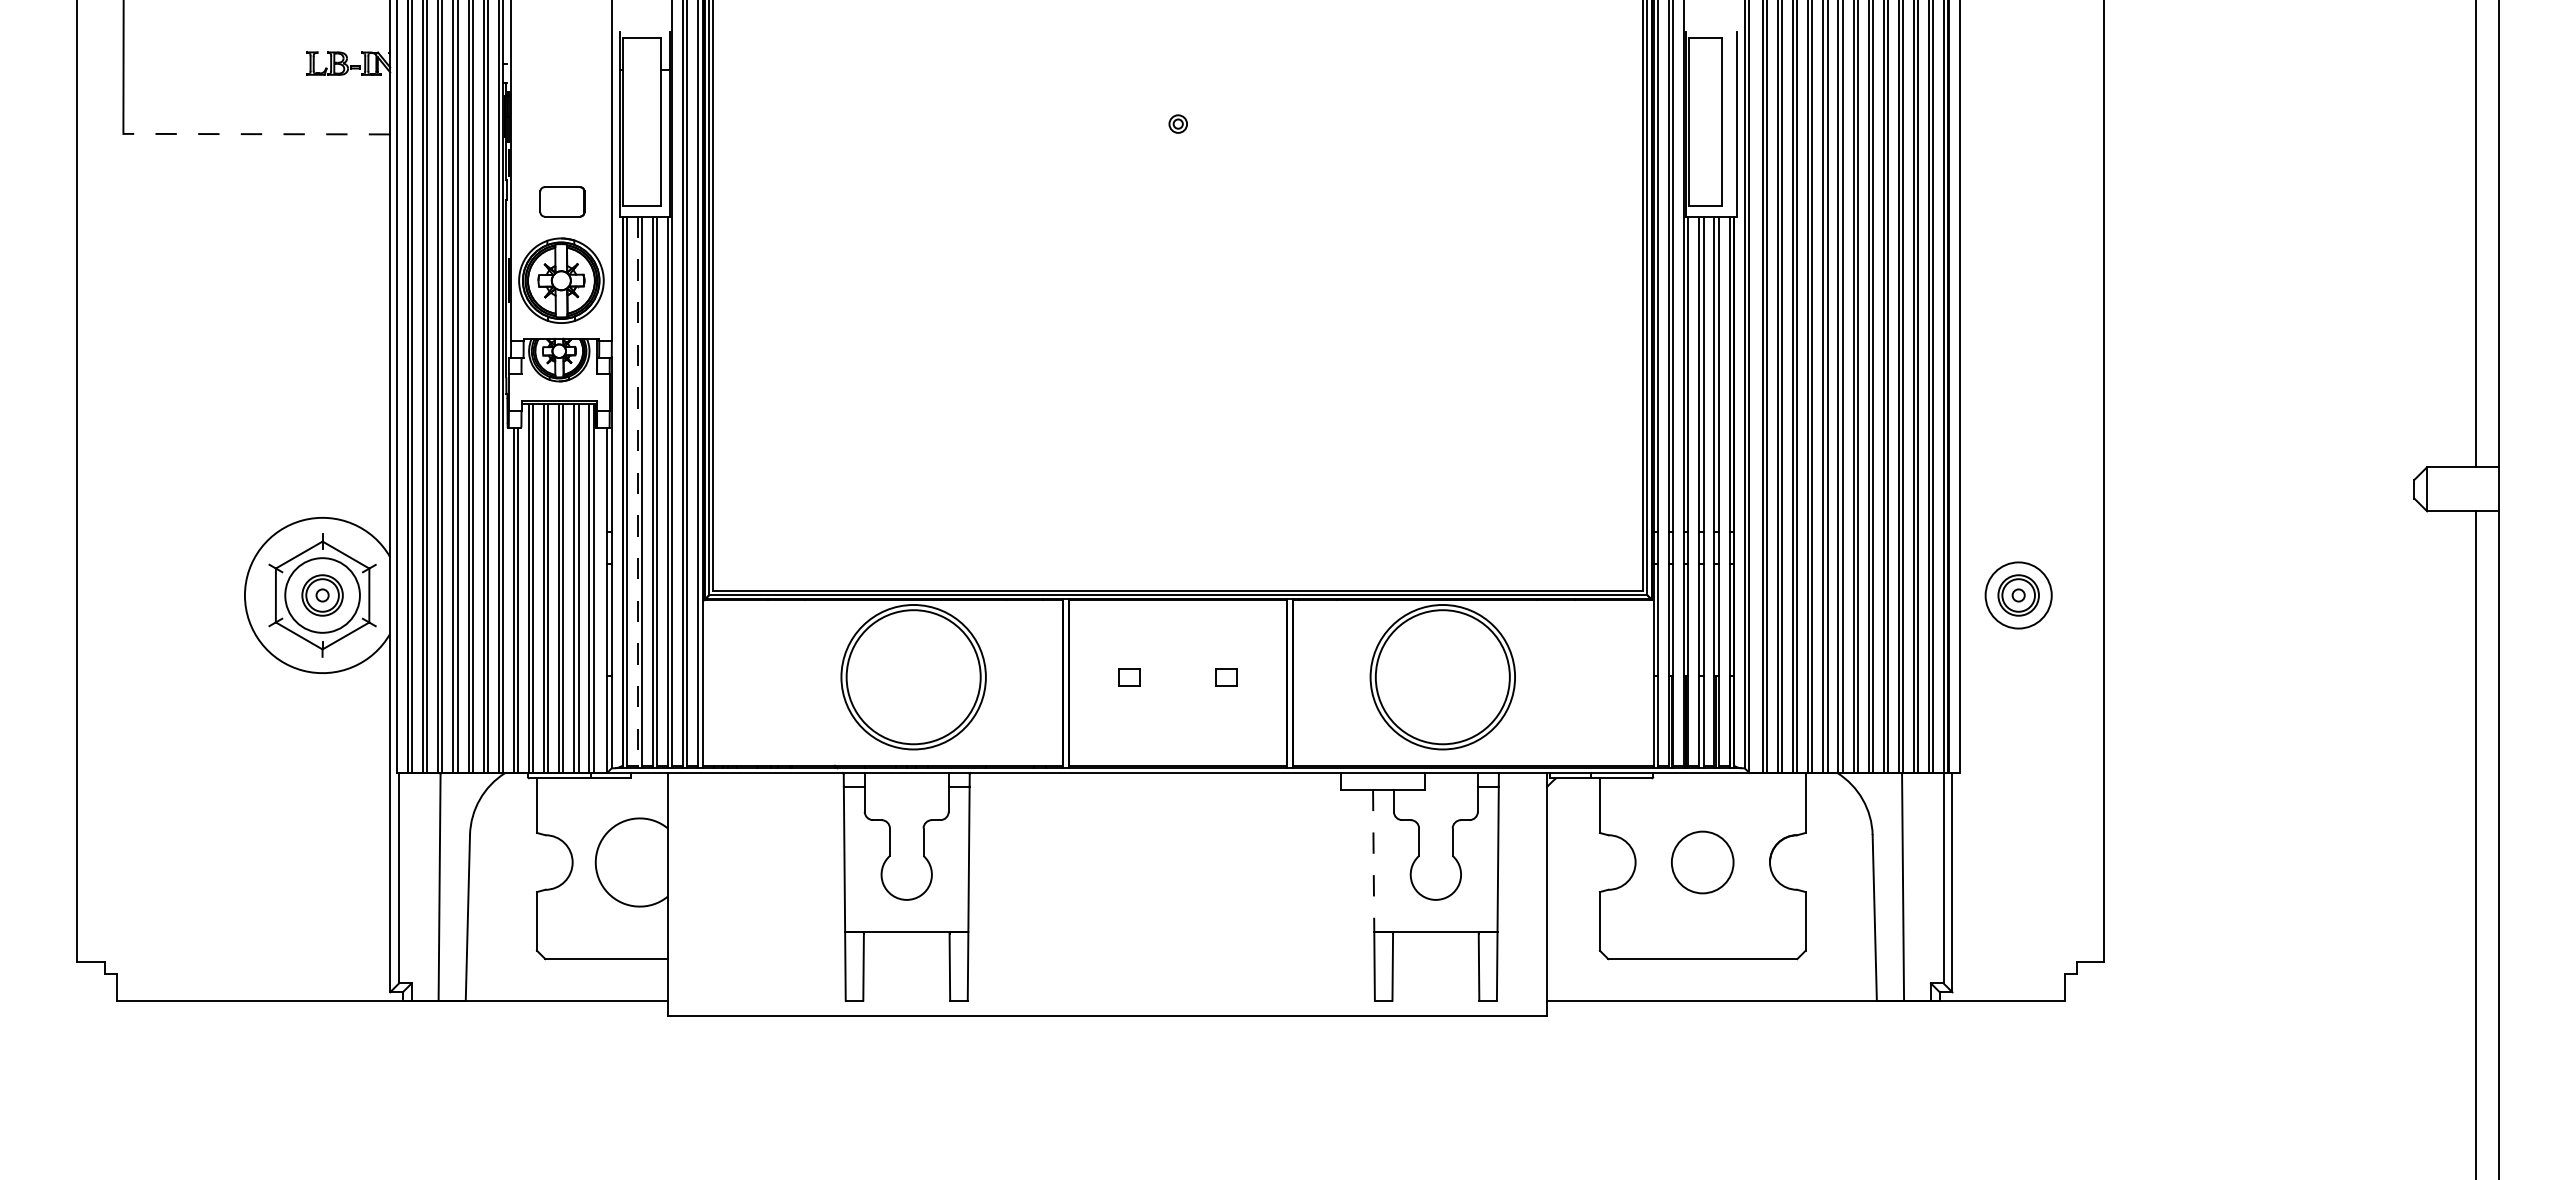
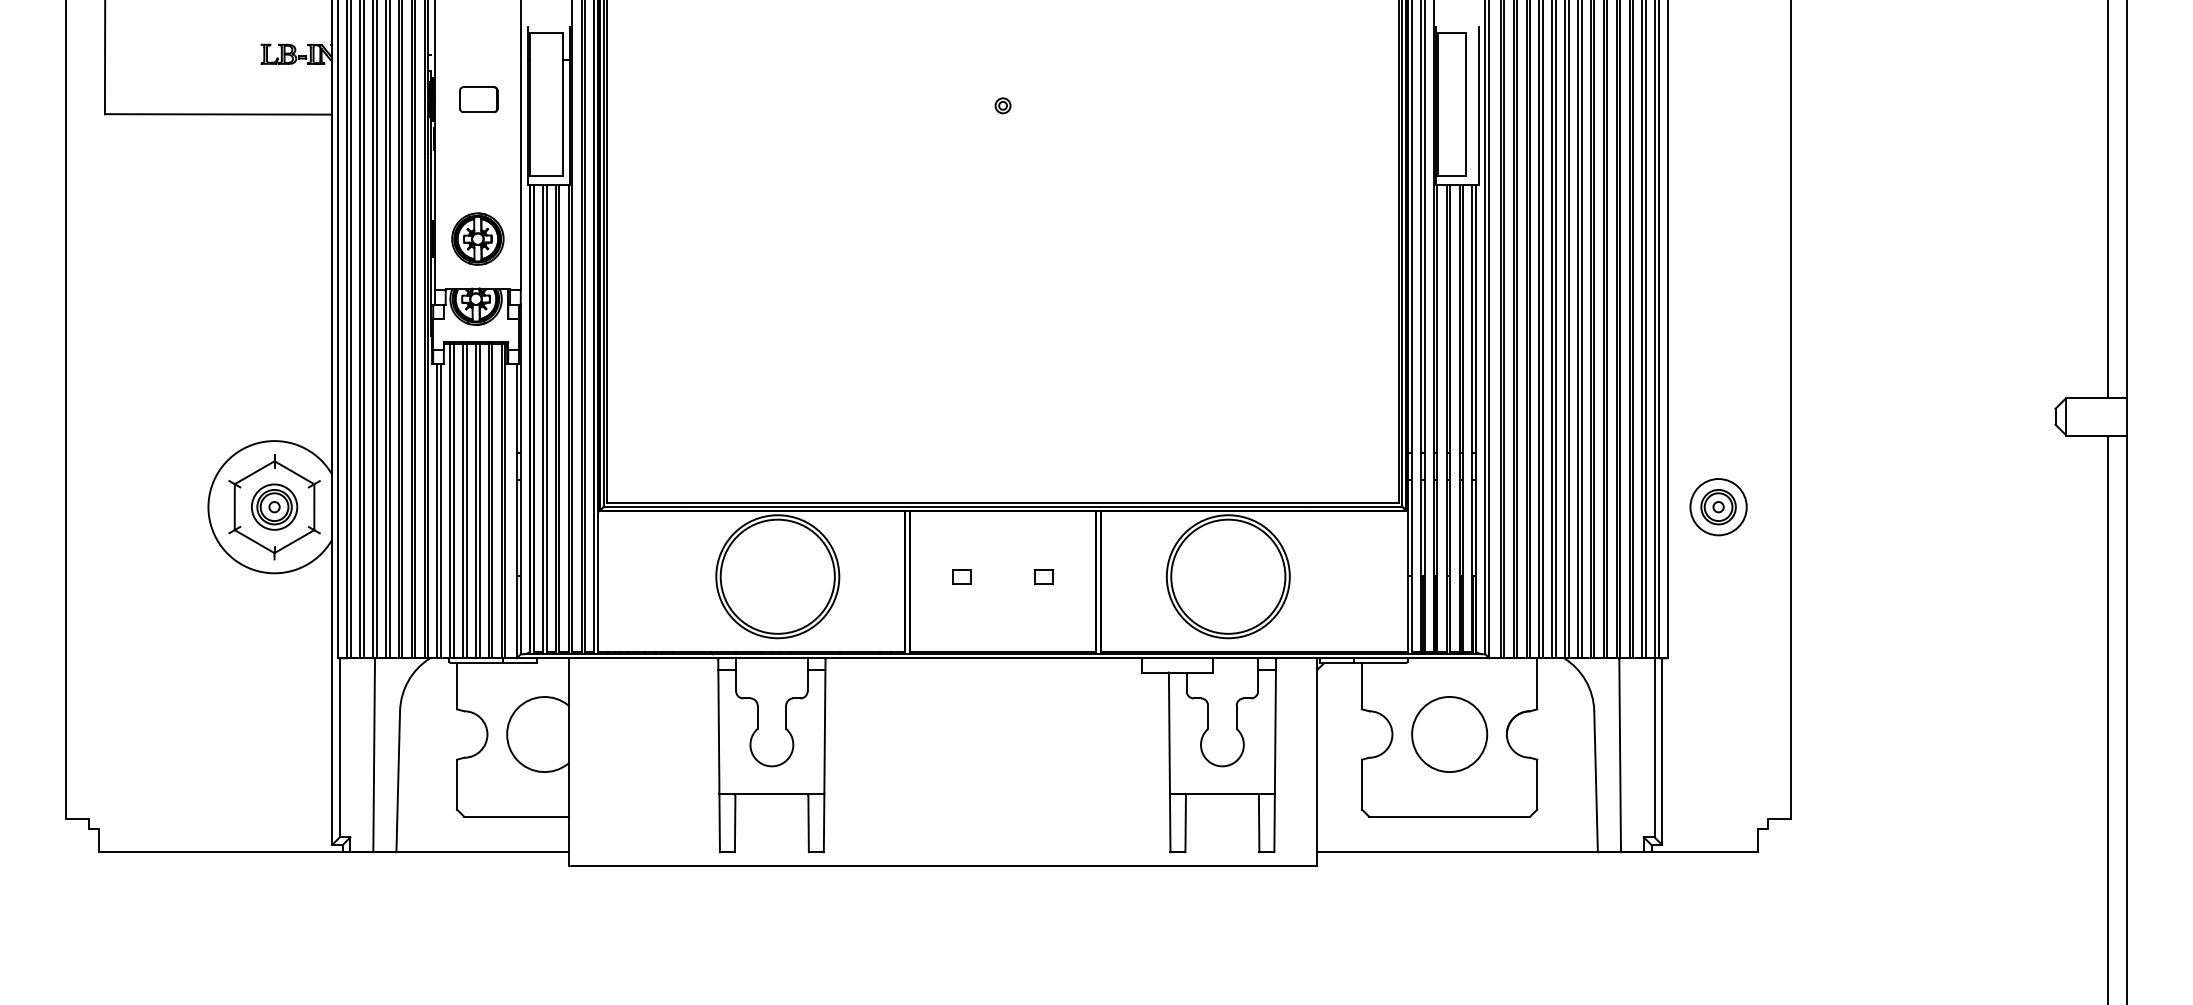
line: (256, 134) -> (218, 114), dashed -> solid
part: (562, 201) -> (478, 99), moved
part: (561, 280) -> (477, 238), size x0.71
line: (637, 491) -> (542, 418), dashed -> solid
circle: (322, 595) -> (274, 507), size x0.71
line: (1373, 861) -> (1169, 733), dashed -> solid
circle: (1702, 862) -> (1449, 734), size x1.43

